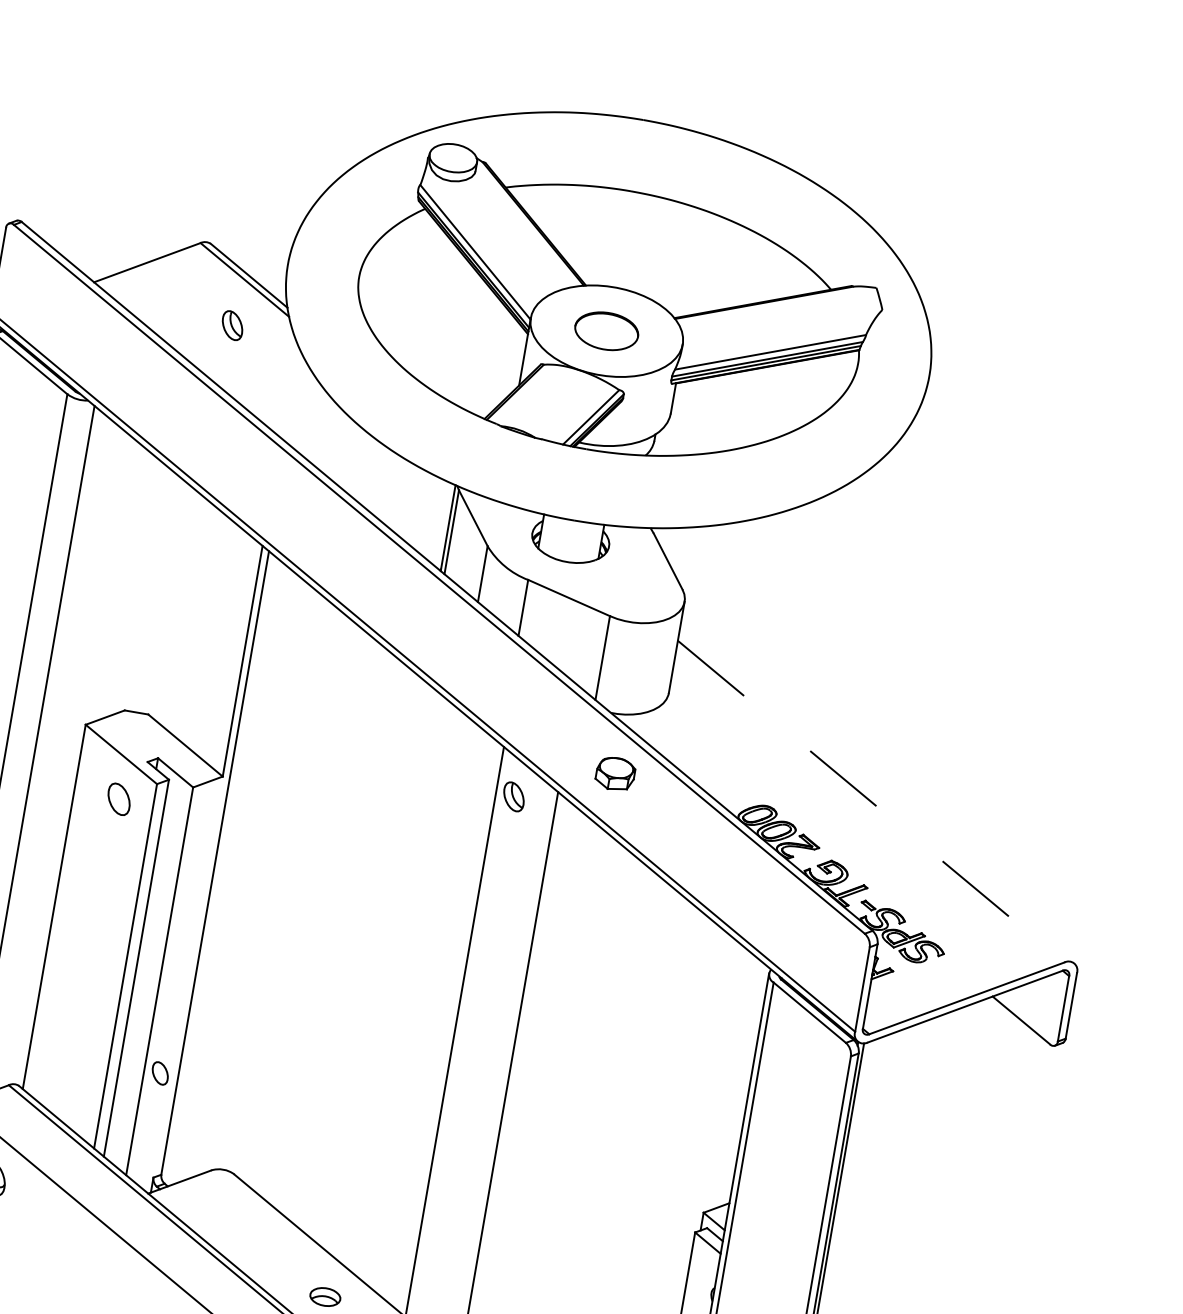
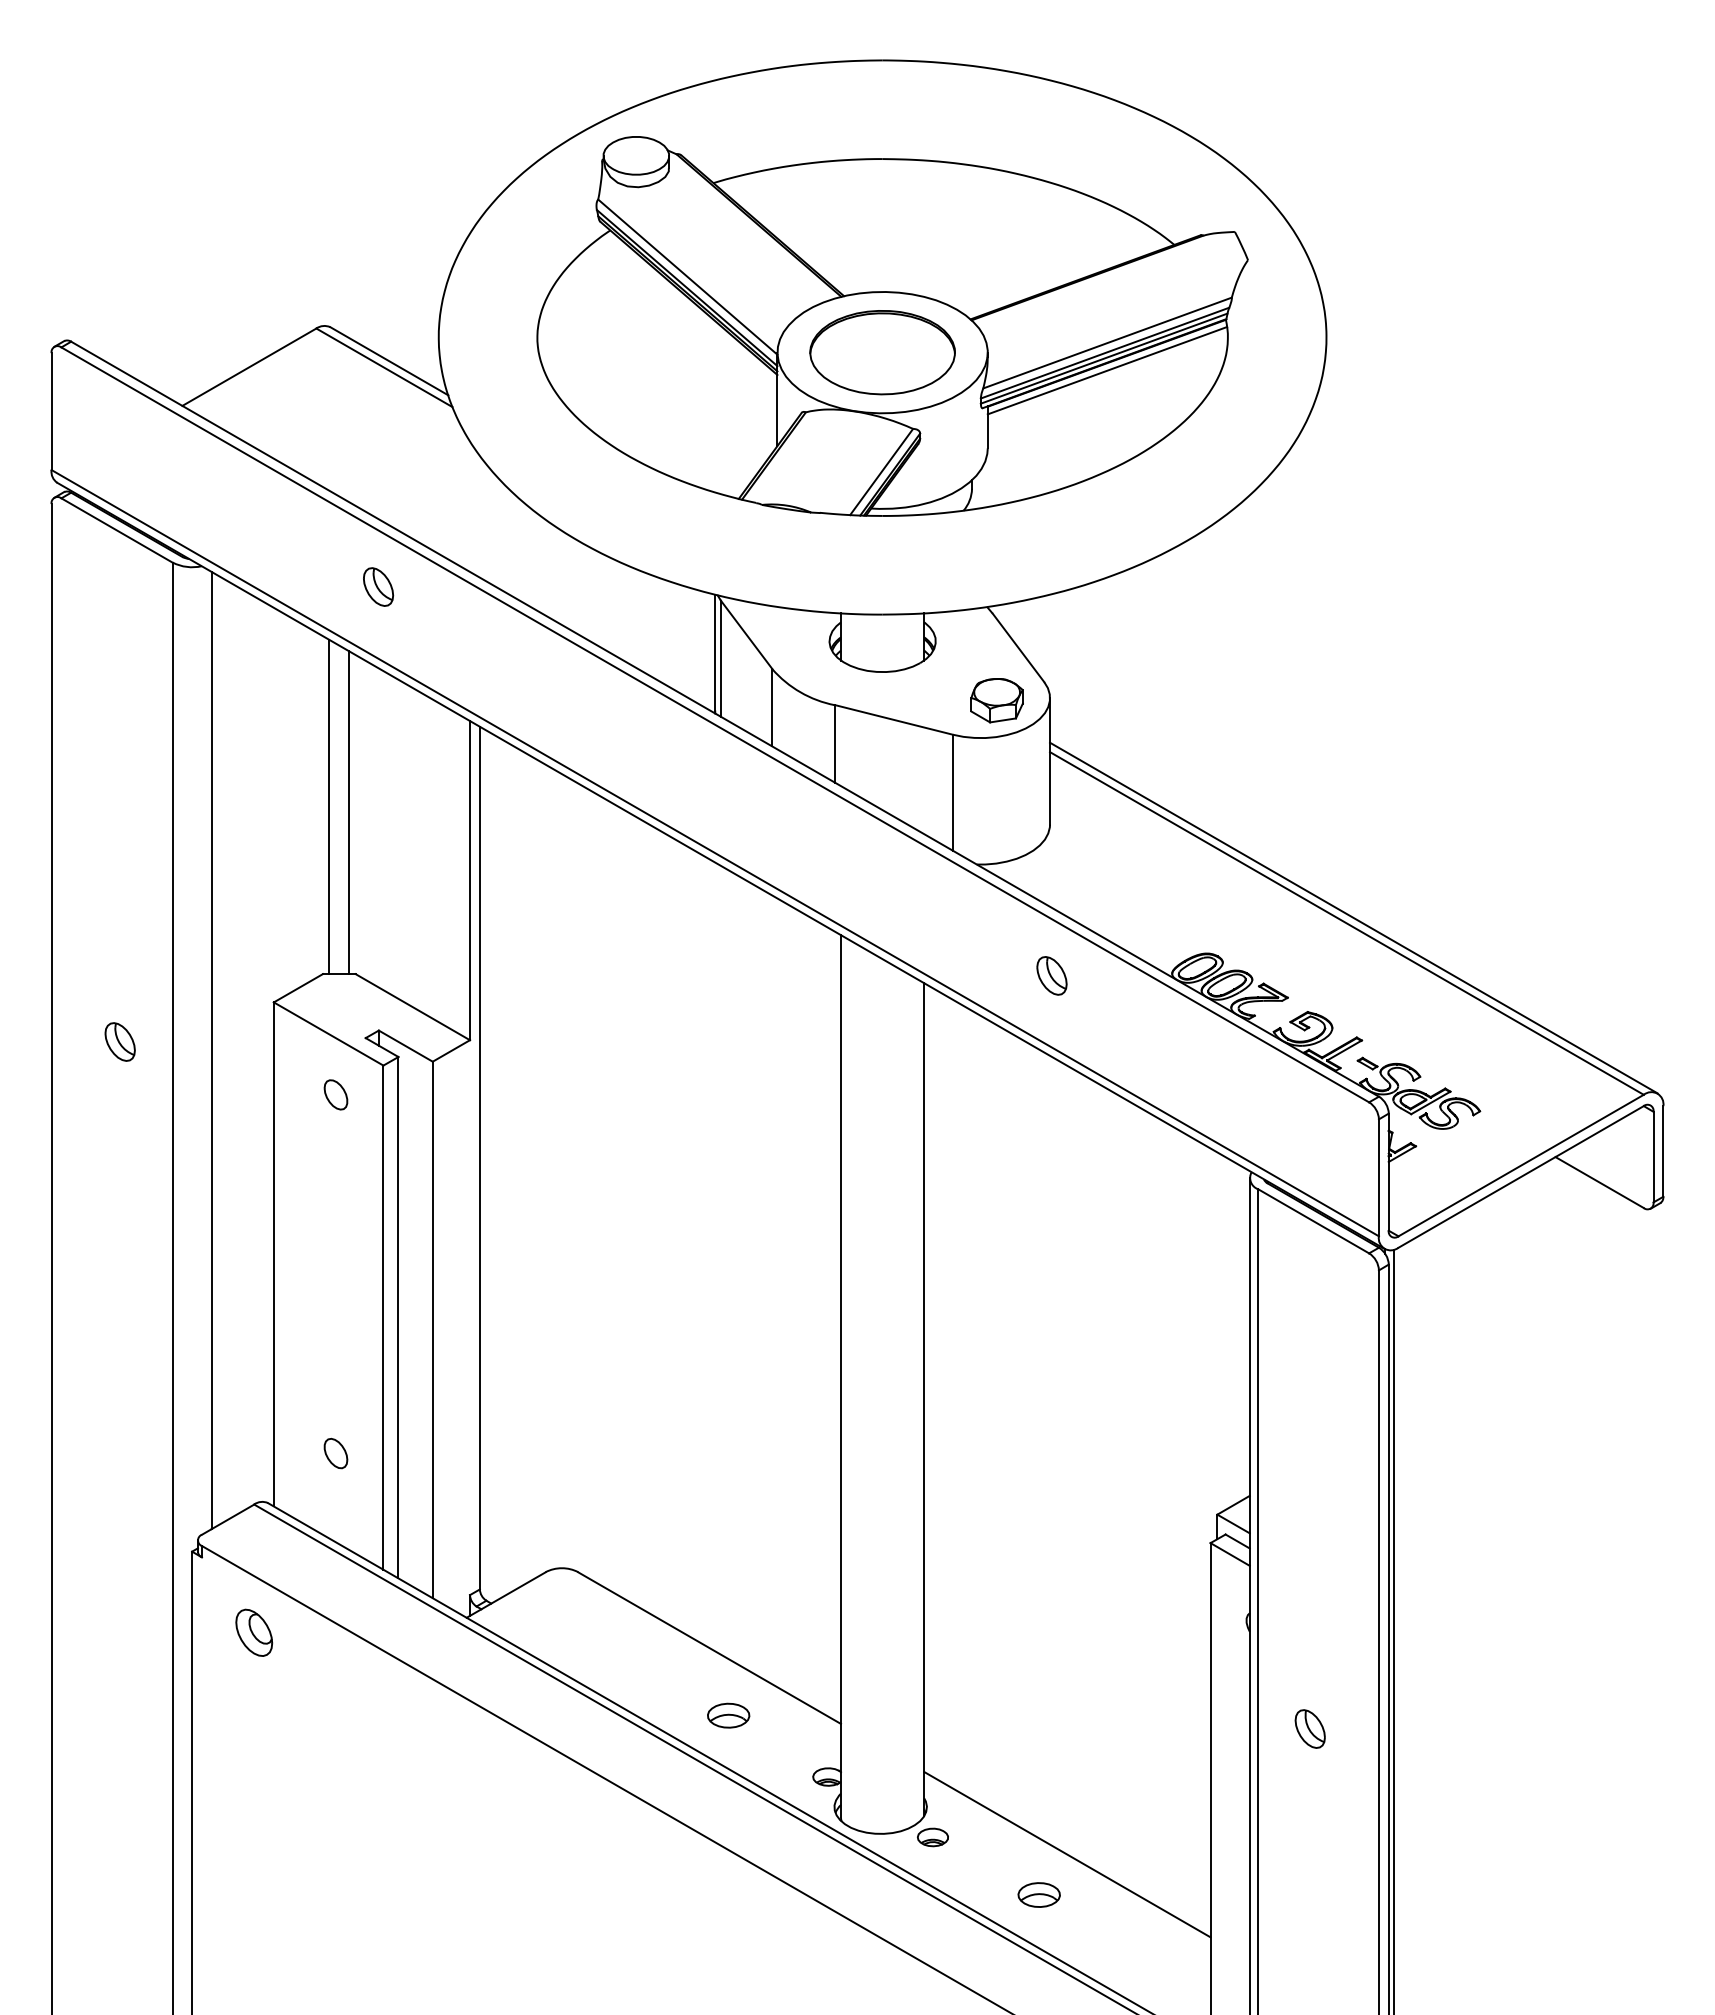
part: (232, 325) -> (378, 586), moved
part: (606, 331) -> (882, 352), size x1.67
line: (767, 372) -> (1107, 370), added
line: (150, 590) -> (329, 806), added
line: (164, 596) -> (349, 812), added
part: (615, 773) -> (996, 700), moved
part: (513, 796) -> (1051, 975), moved
line: (876, 798) -> (1353, 917), added
part: (118, 799) -> (335, 1094), size x0.71
line: (870, 801) -> (1346, 923), dashed -> solid
part: (159, 1073) -> (335, 1453), moved

